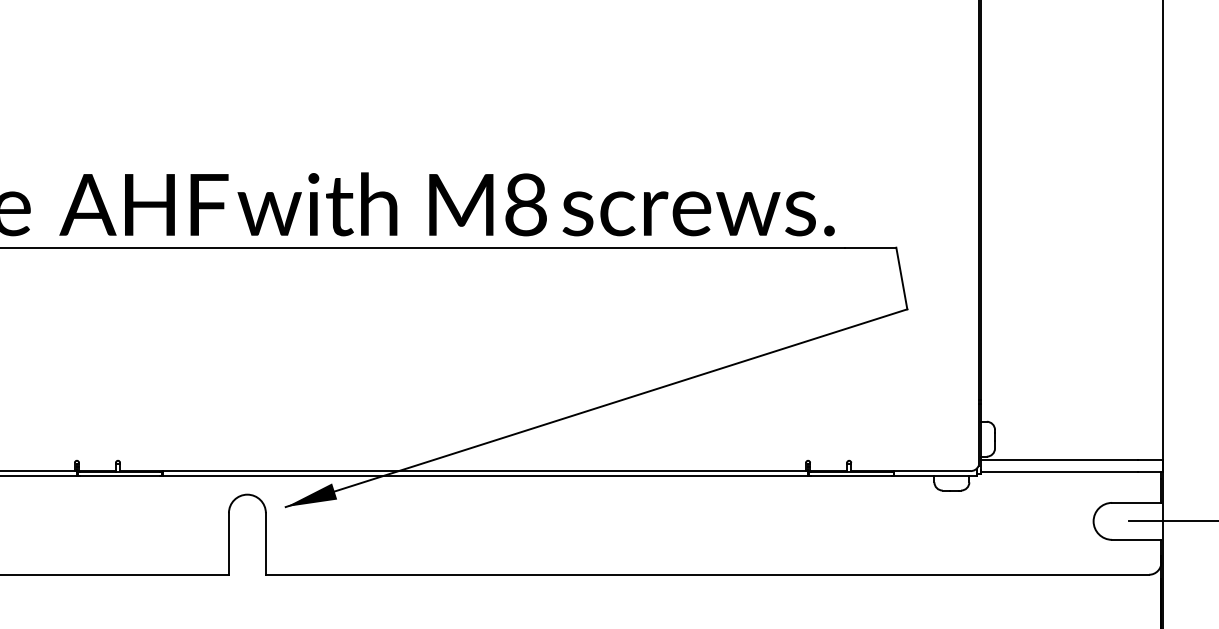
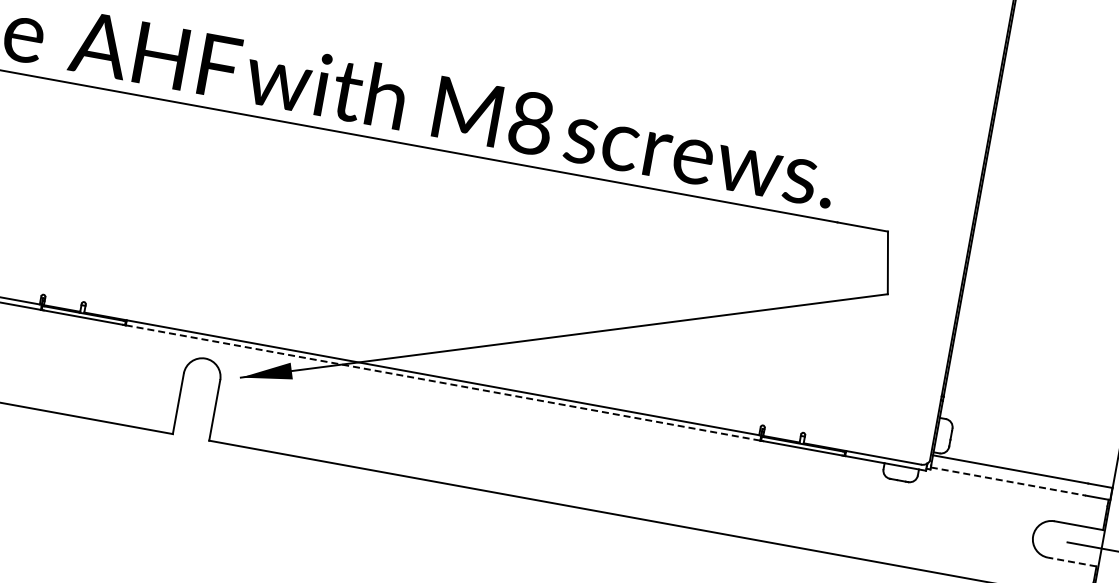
line: (1059, 472) -> (1008, 481), solid -> dashed
line: (485, 476) -> (442, 383), solid -> dashed
line: (1136, 539) -> (1072, 561), solid -> dashed

